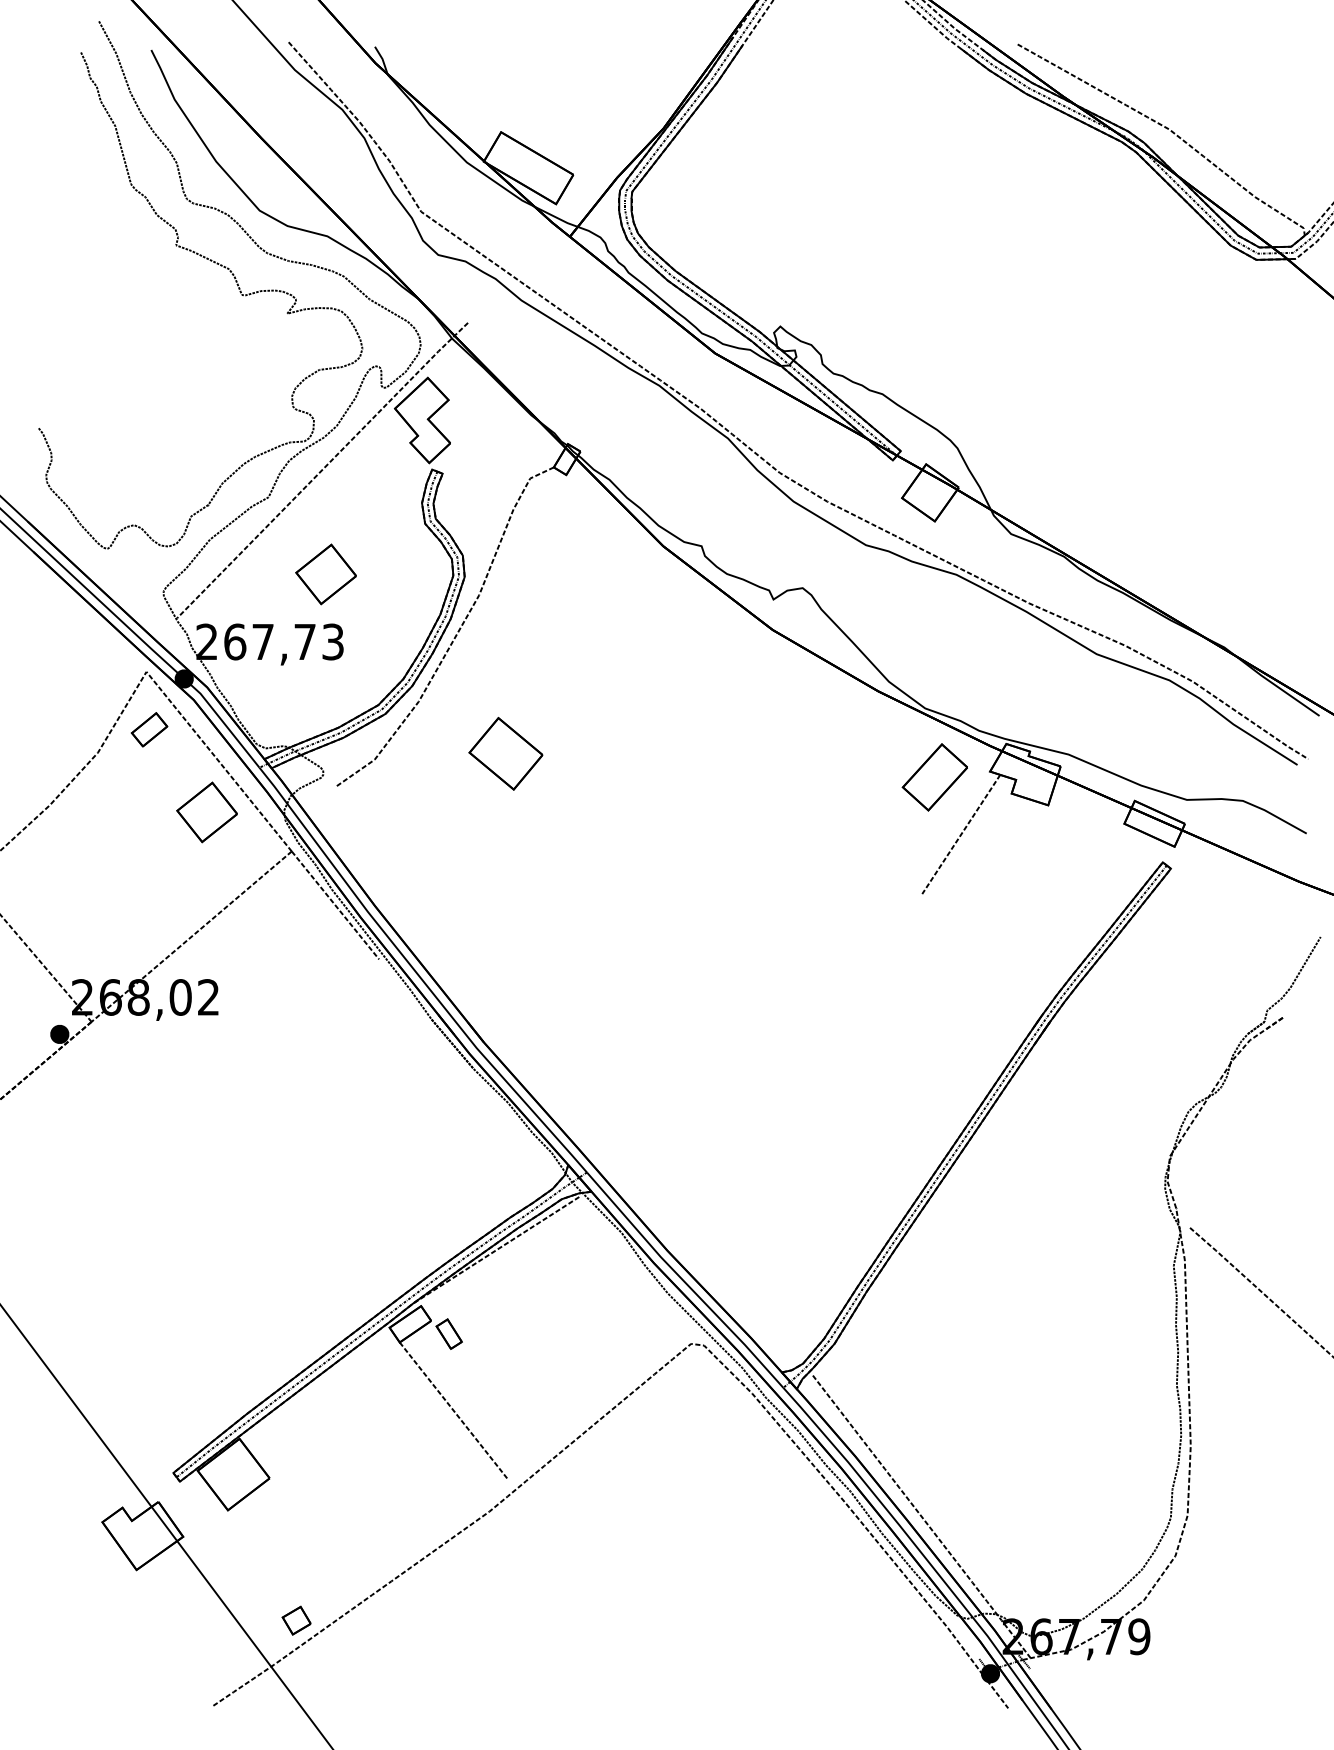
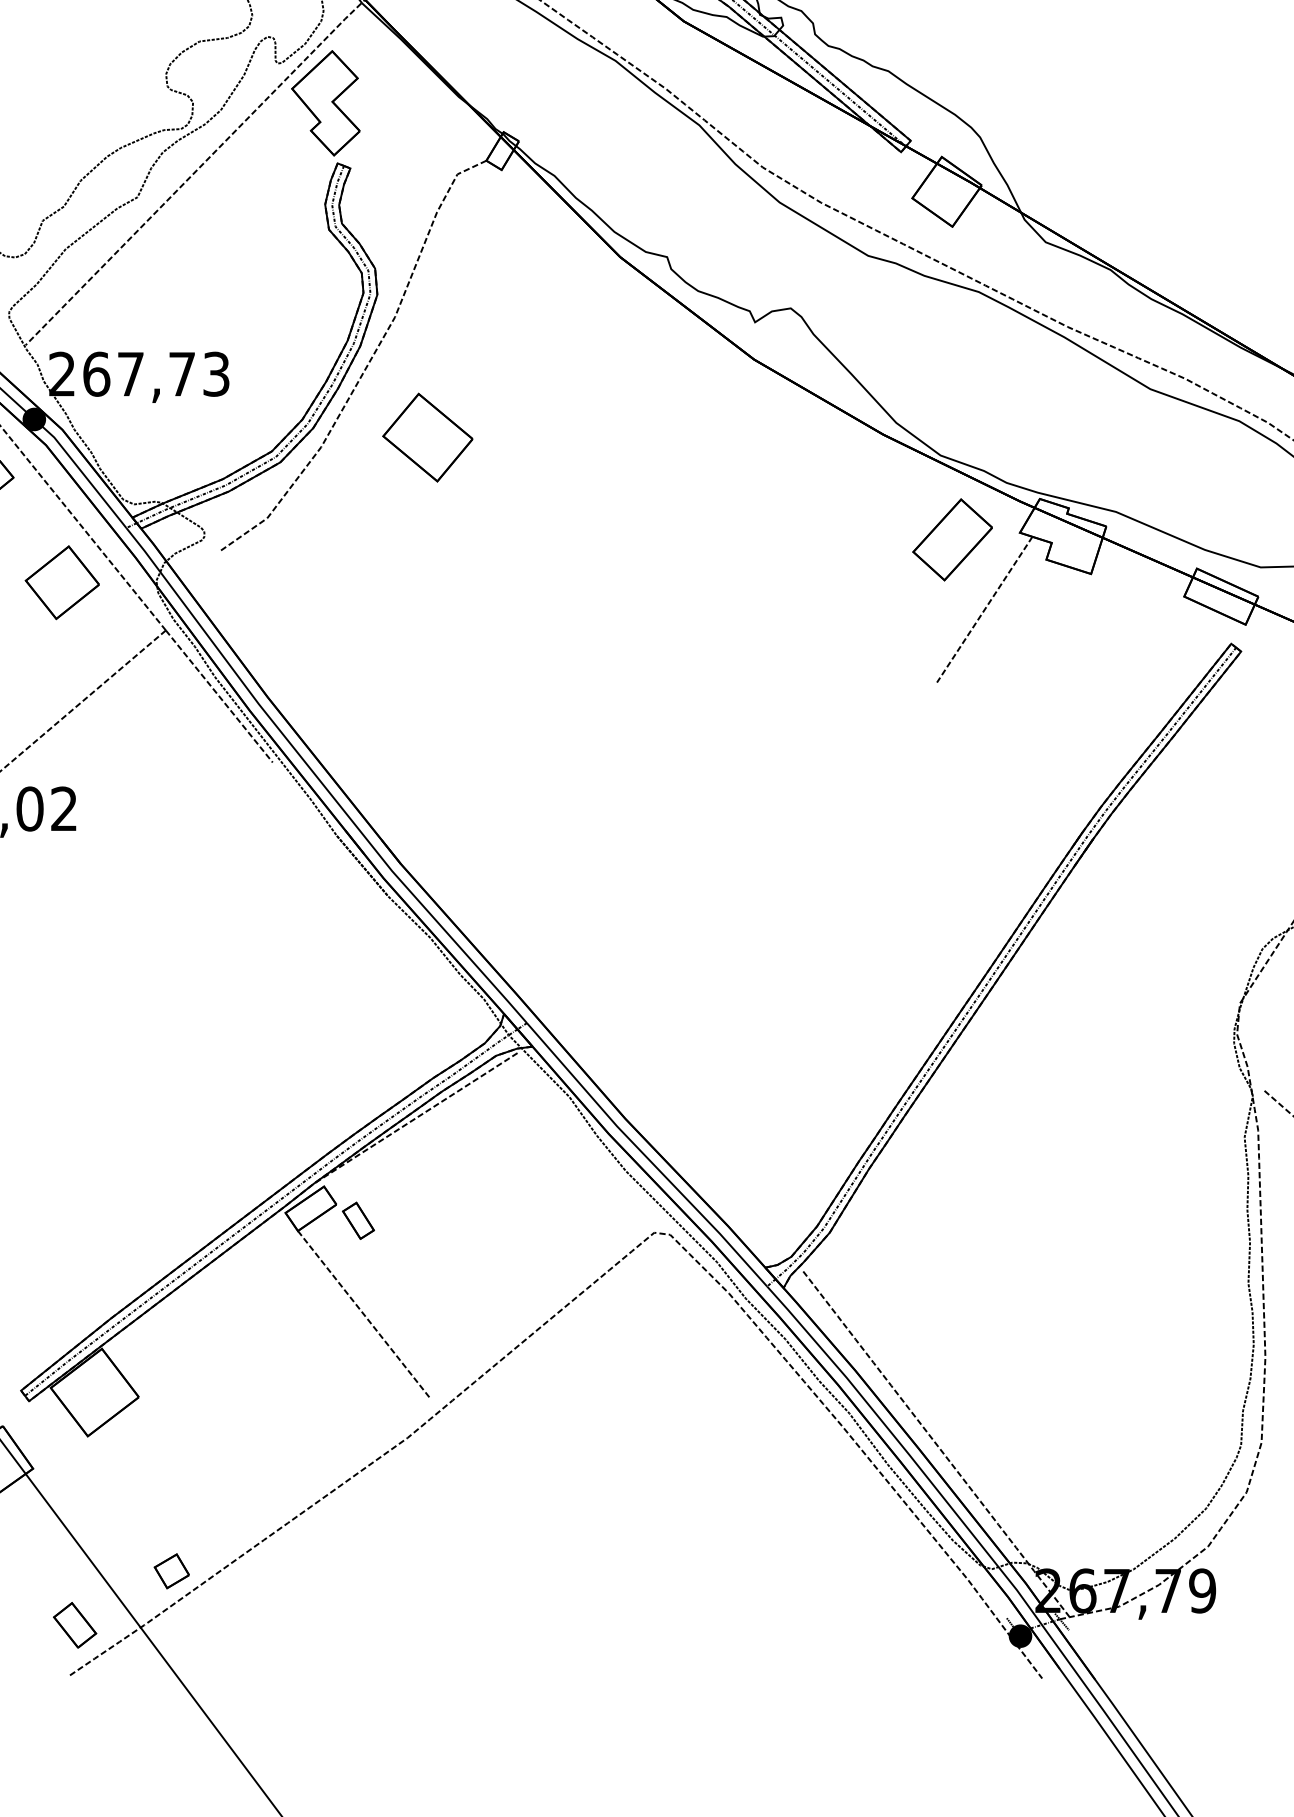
part: (325, 574) -> (207, 291), removed
part: (505, 753) -> (427, 437), moved
part: (217, 1664) -> (75, 1624), added

